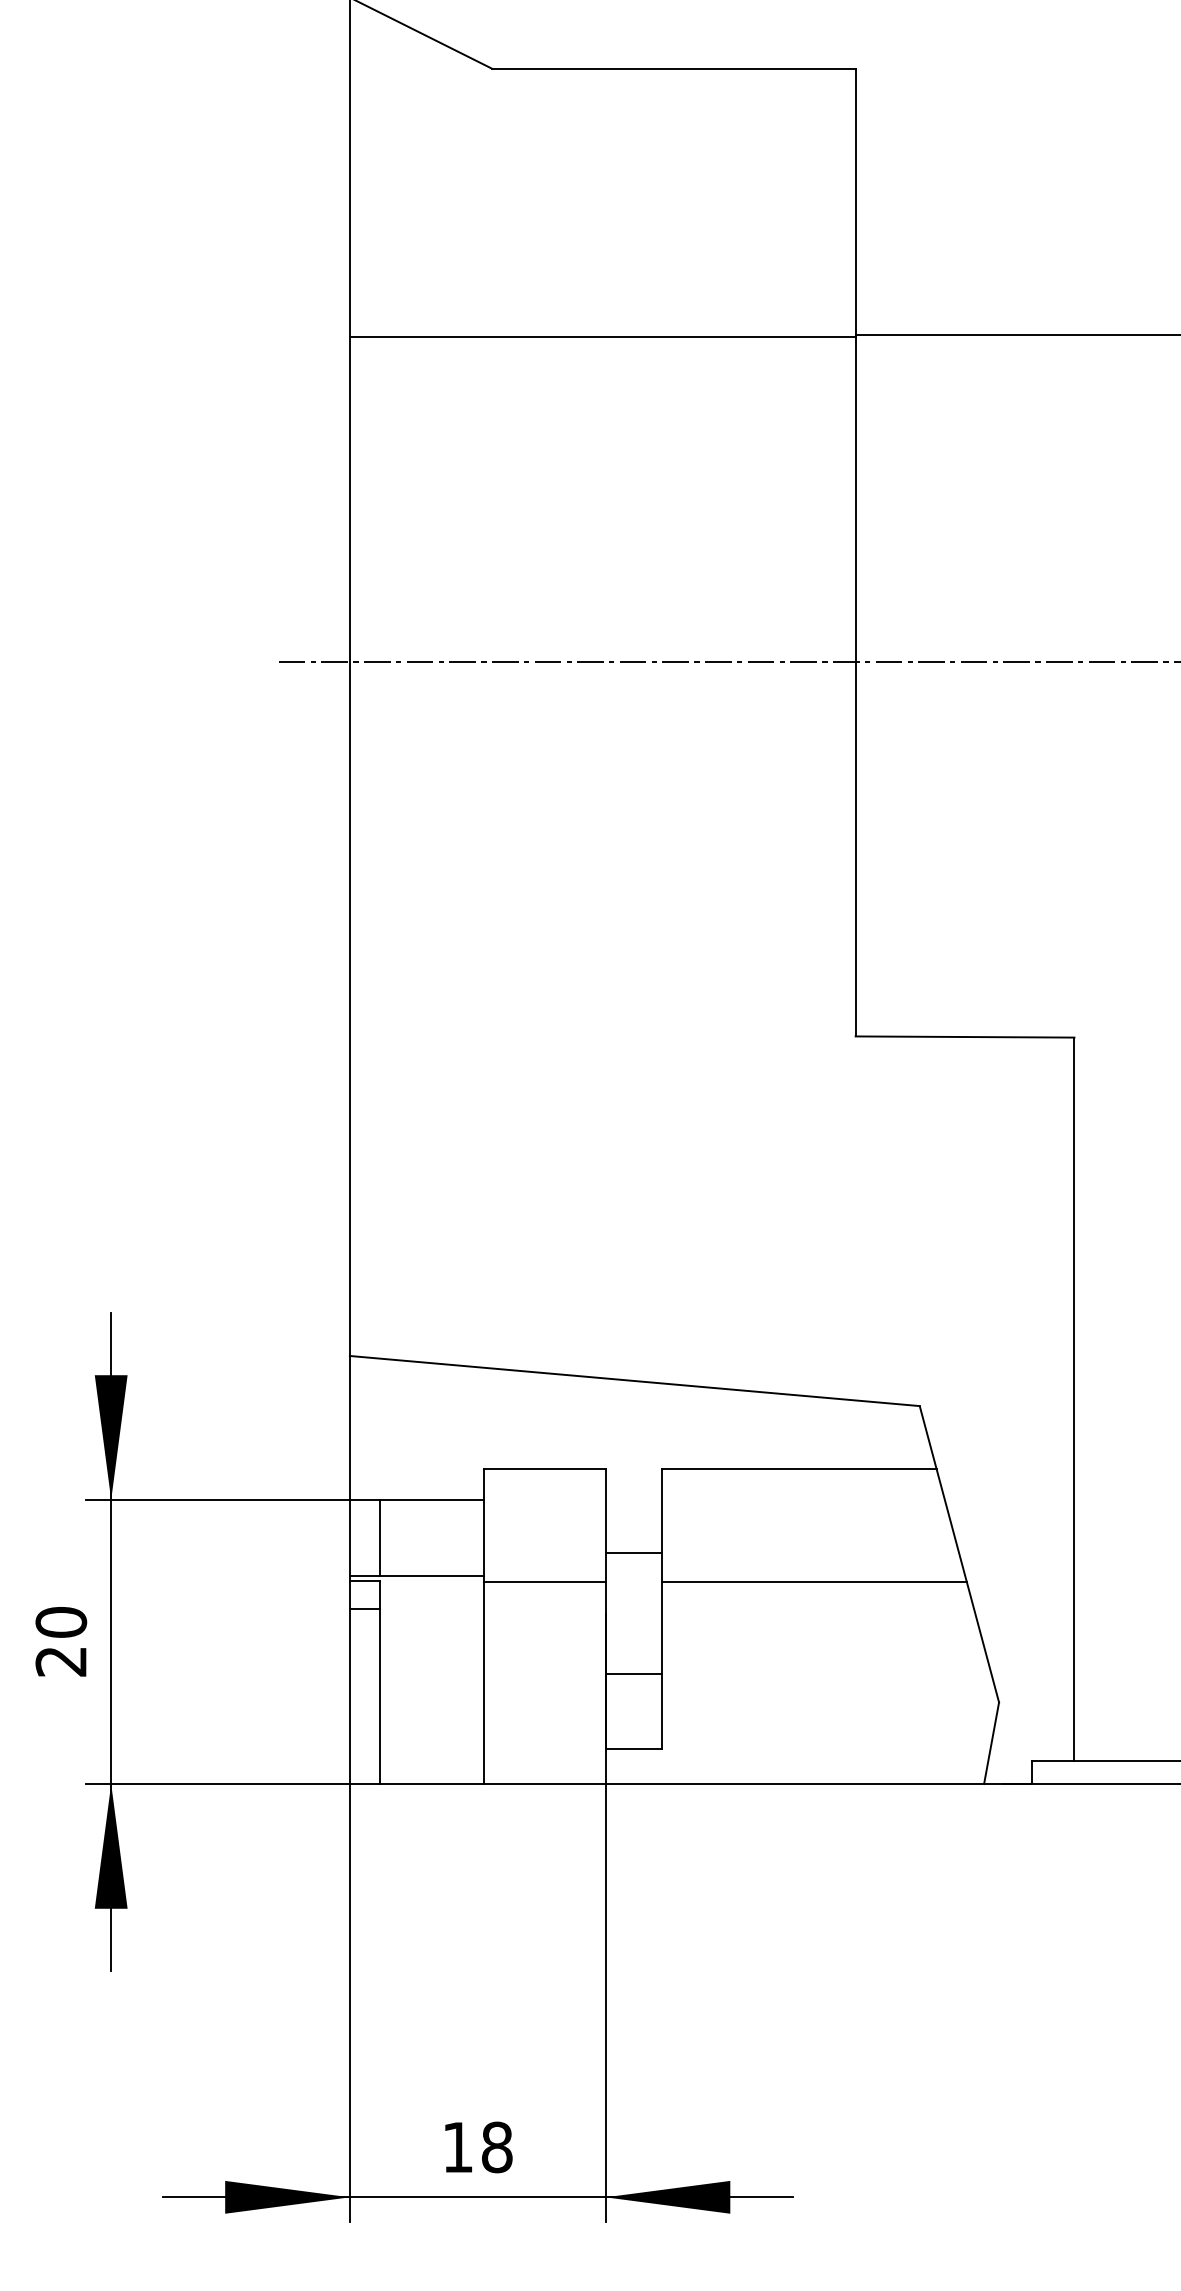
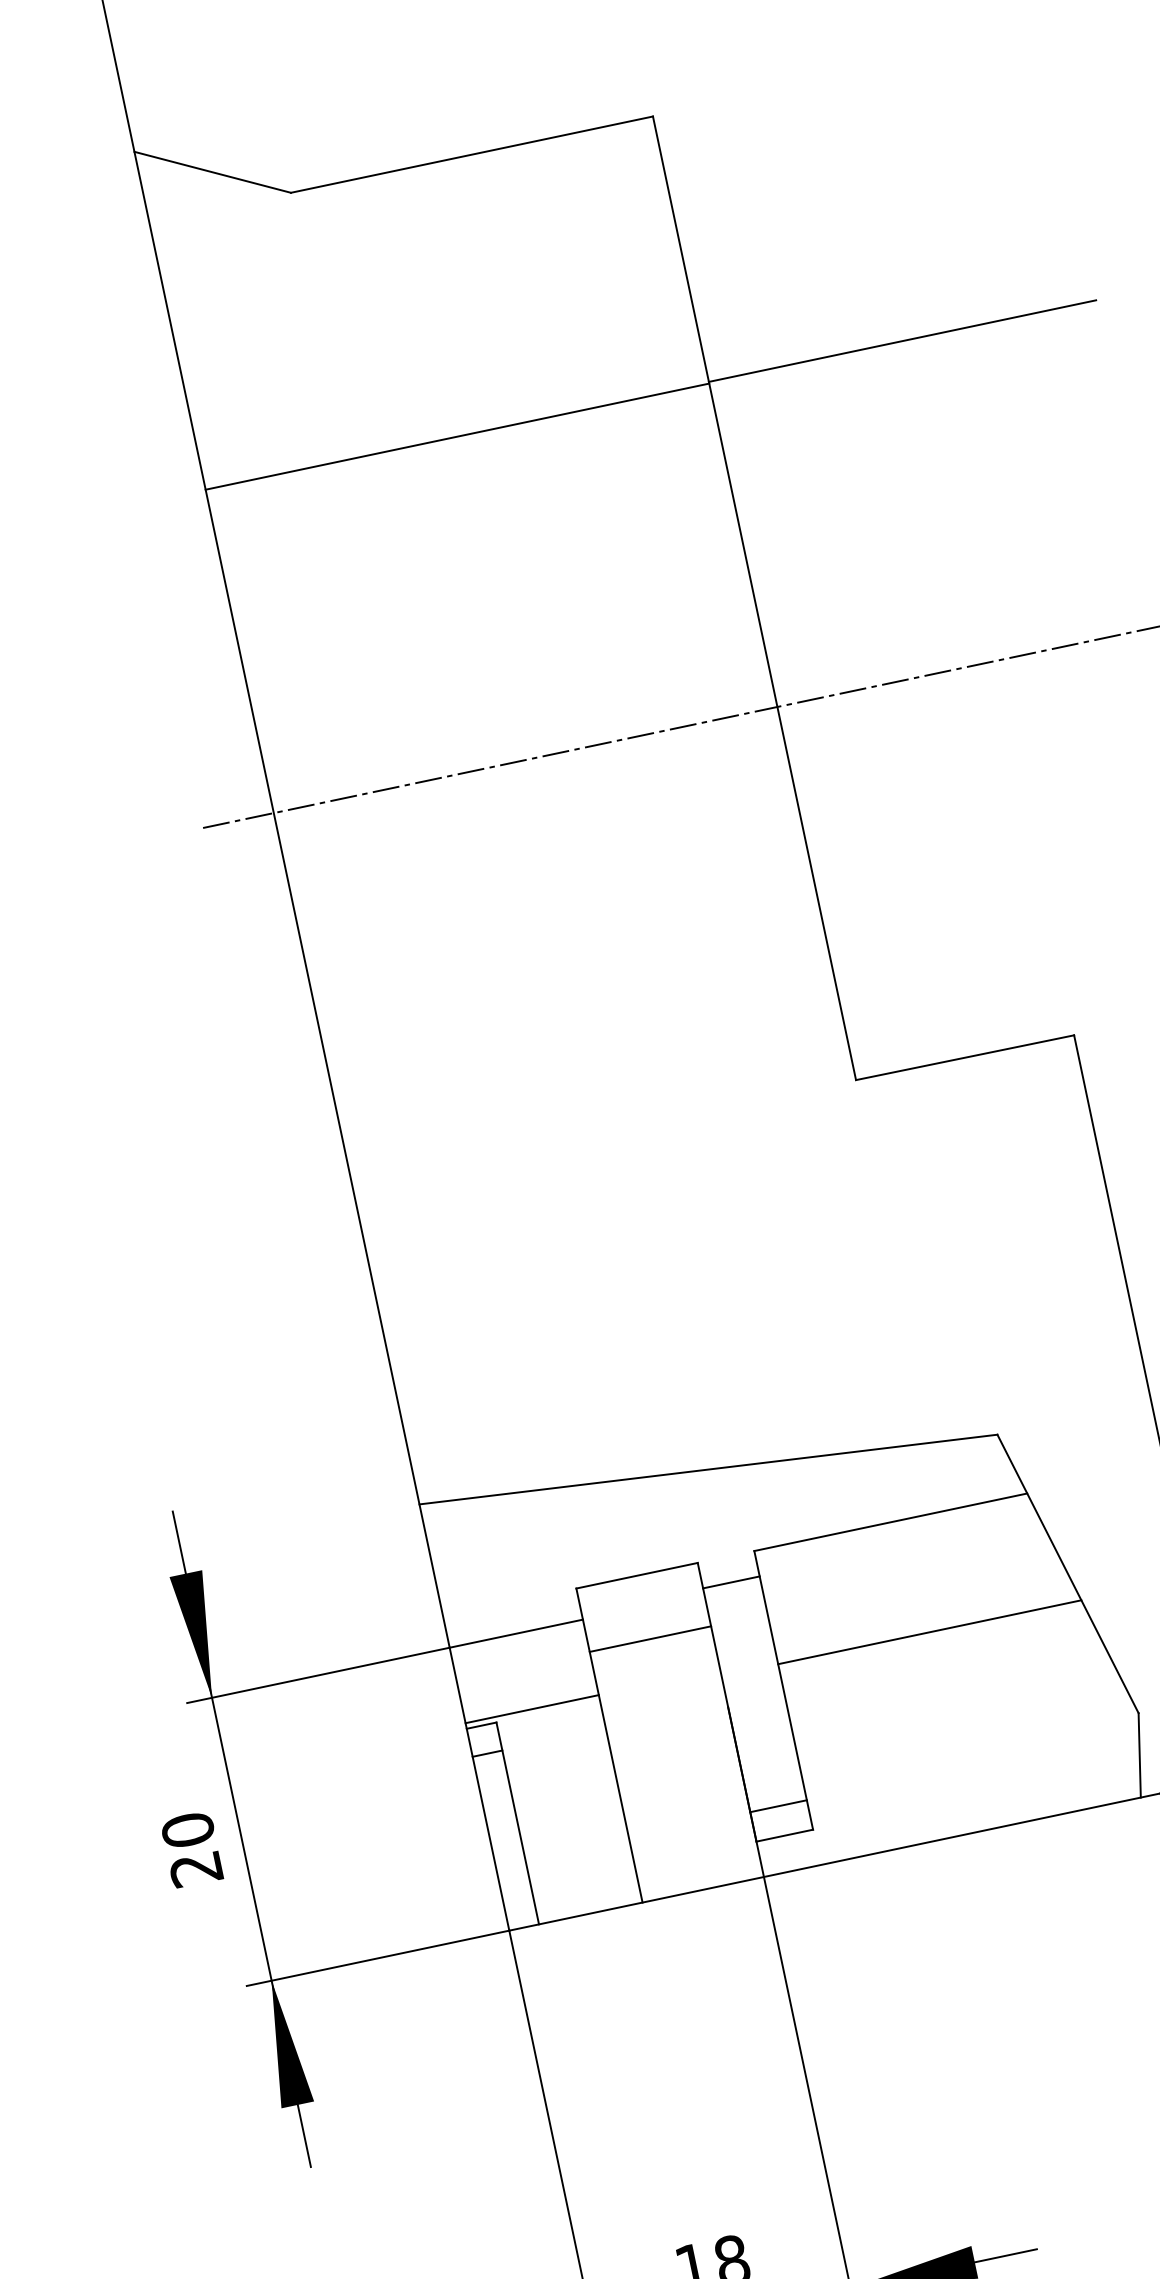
line: (379, 1537) -> (487, 1678), removed
line: (633, 1553) -> (730, 1582), moved
line: (544, 1582) -> (650, 1639), moved
line: (633, 1673) -> (777, 1805), moved

